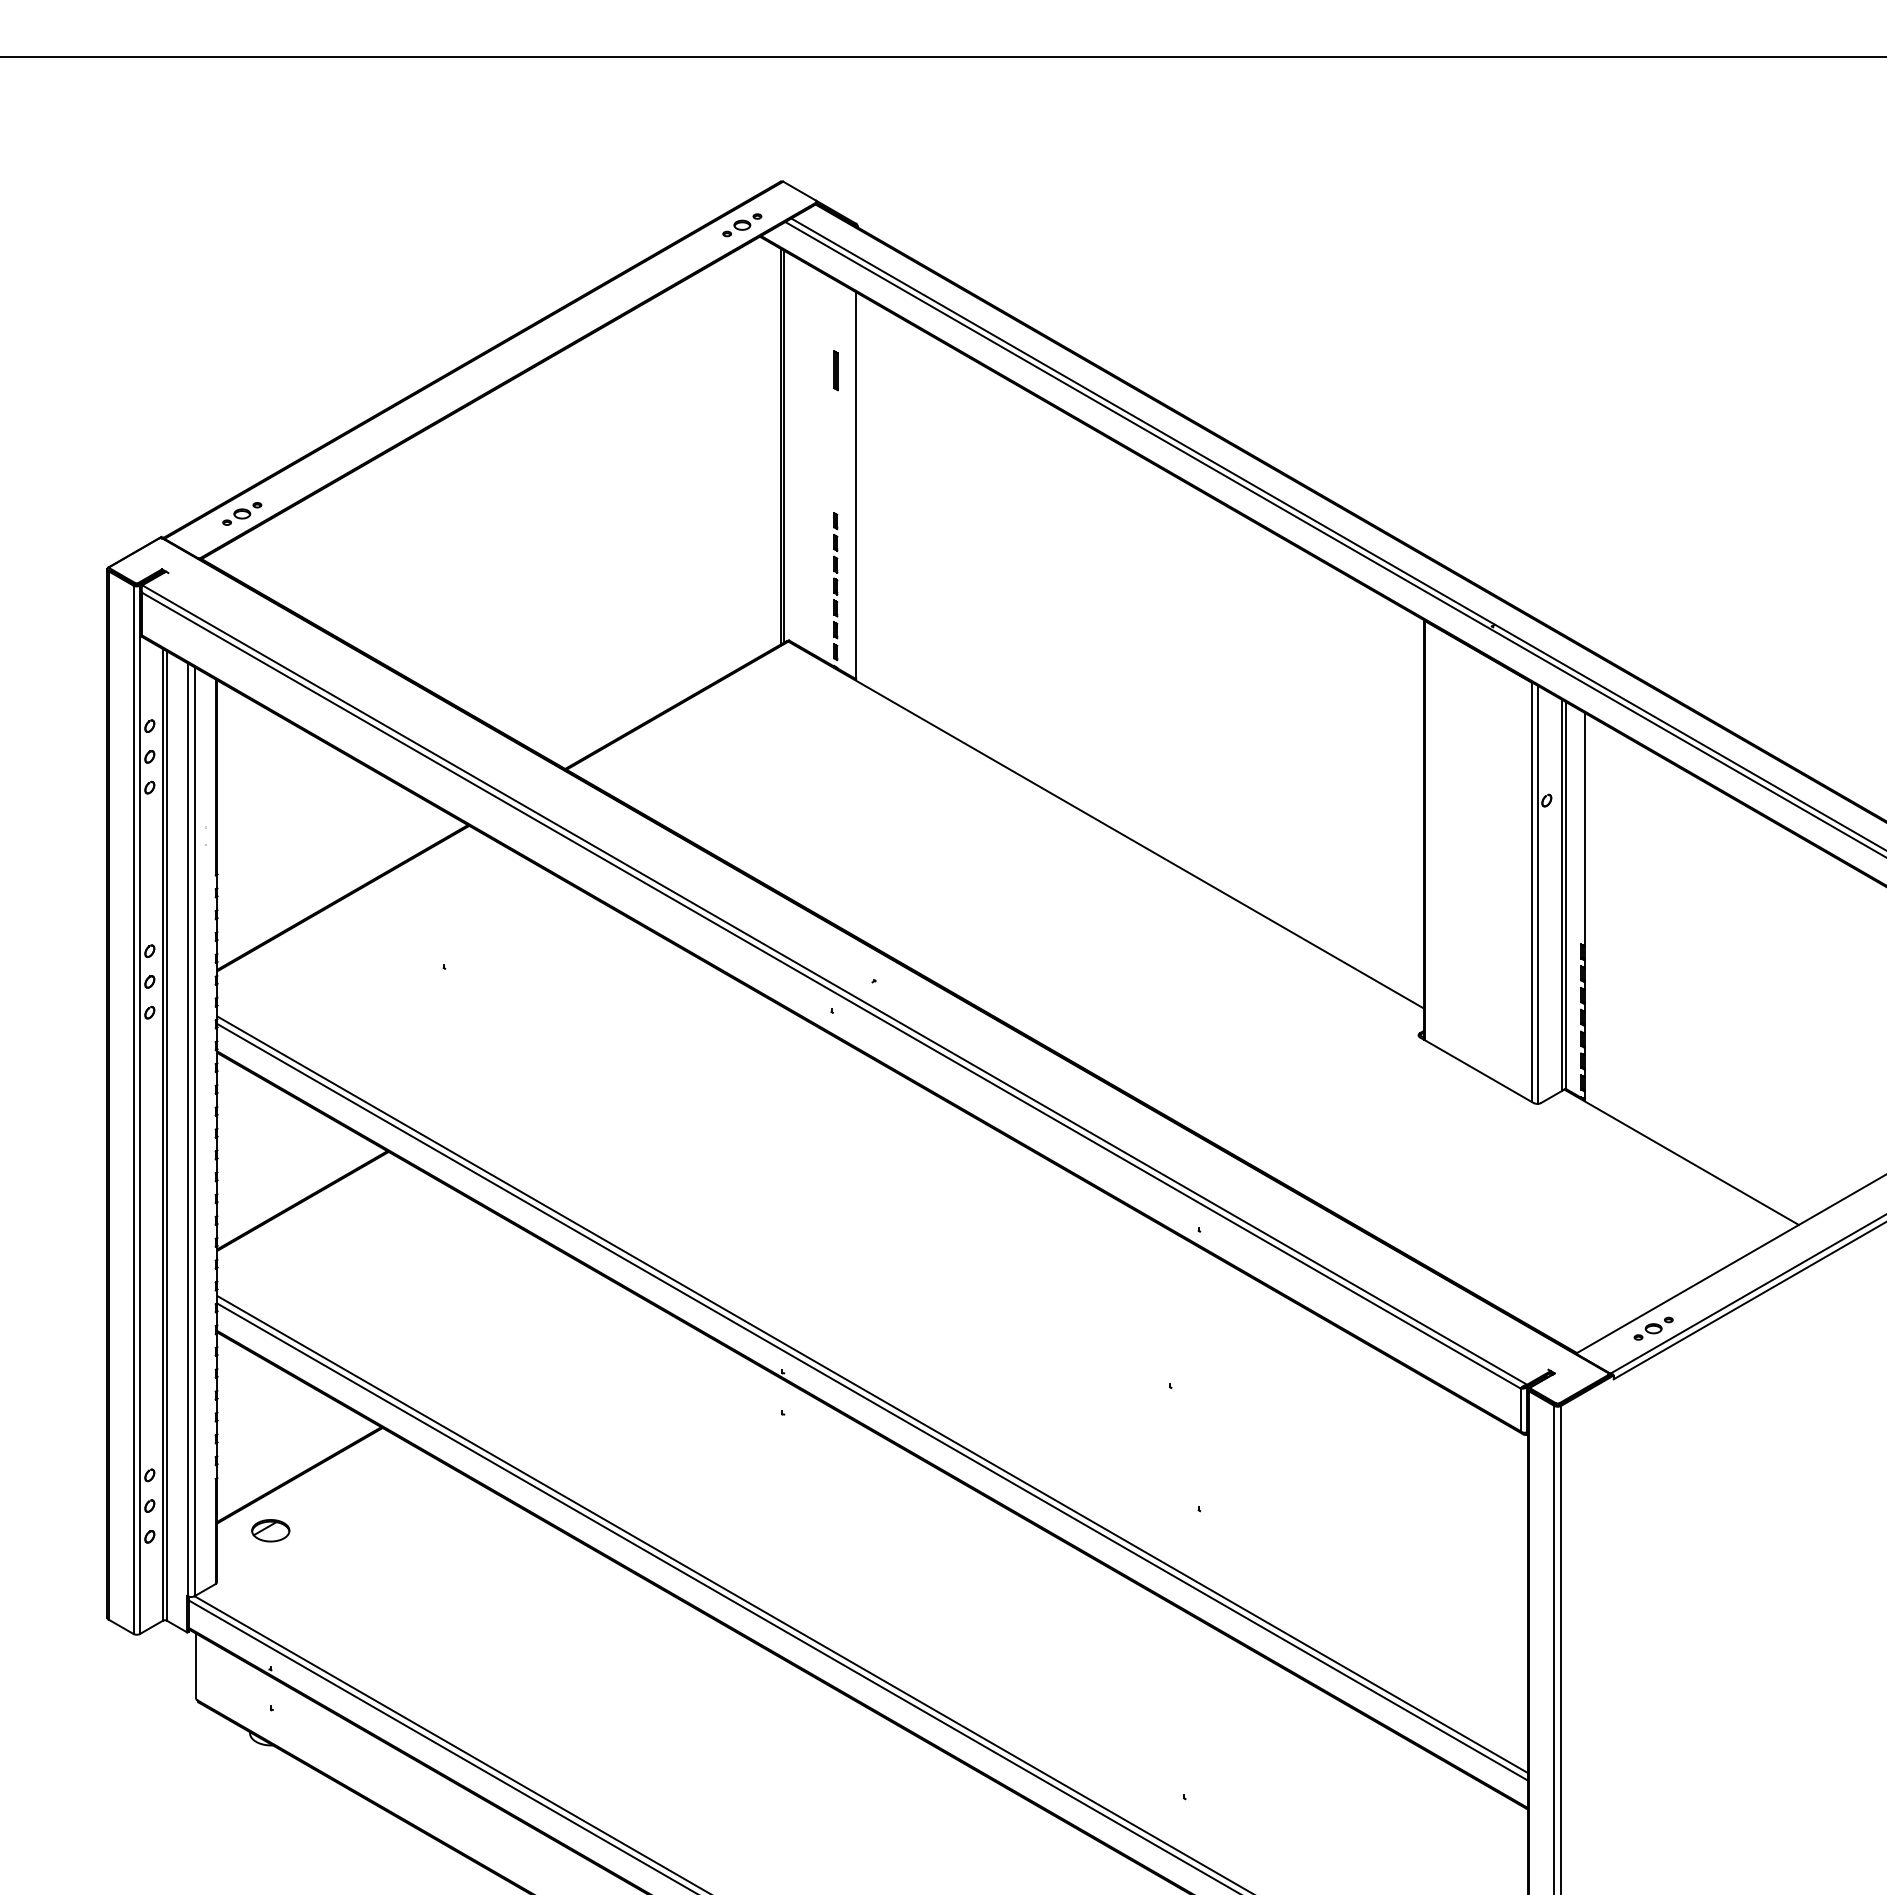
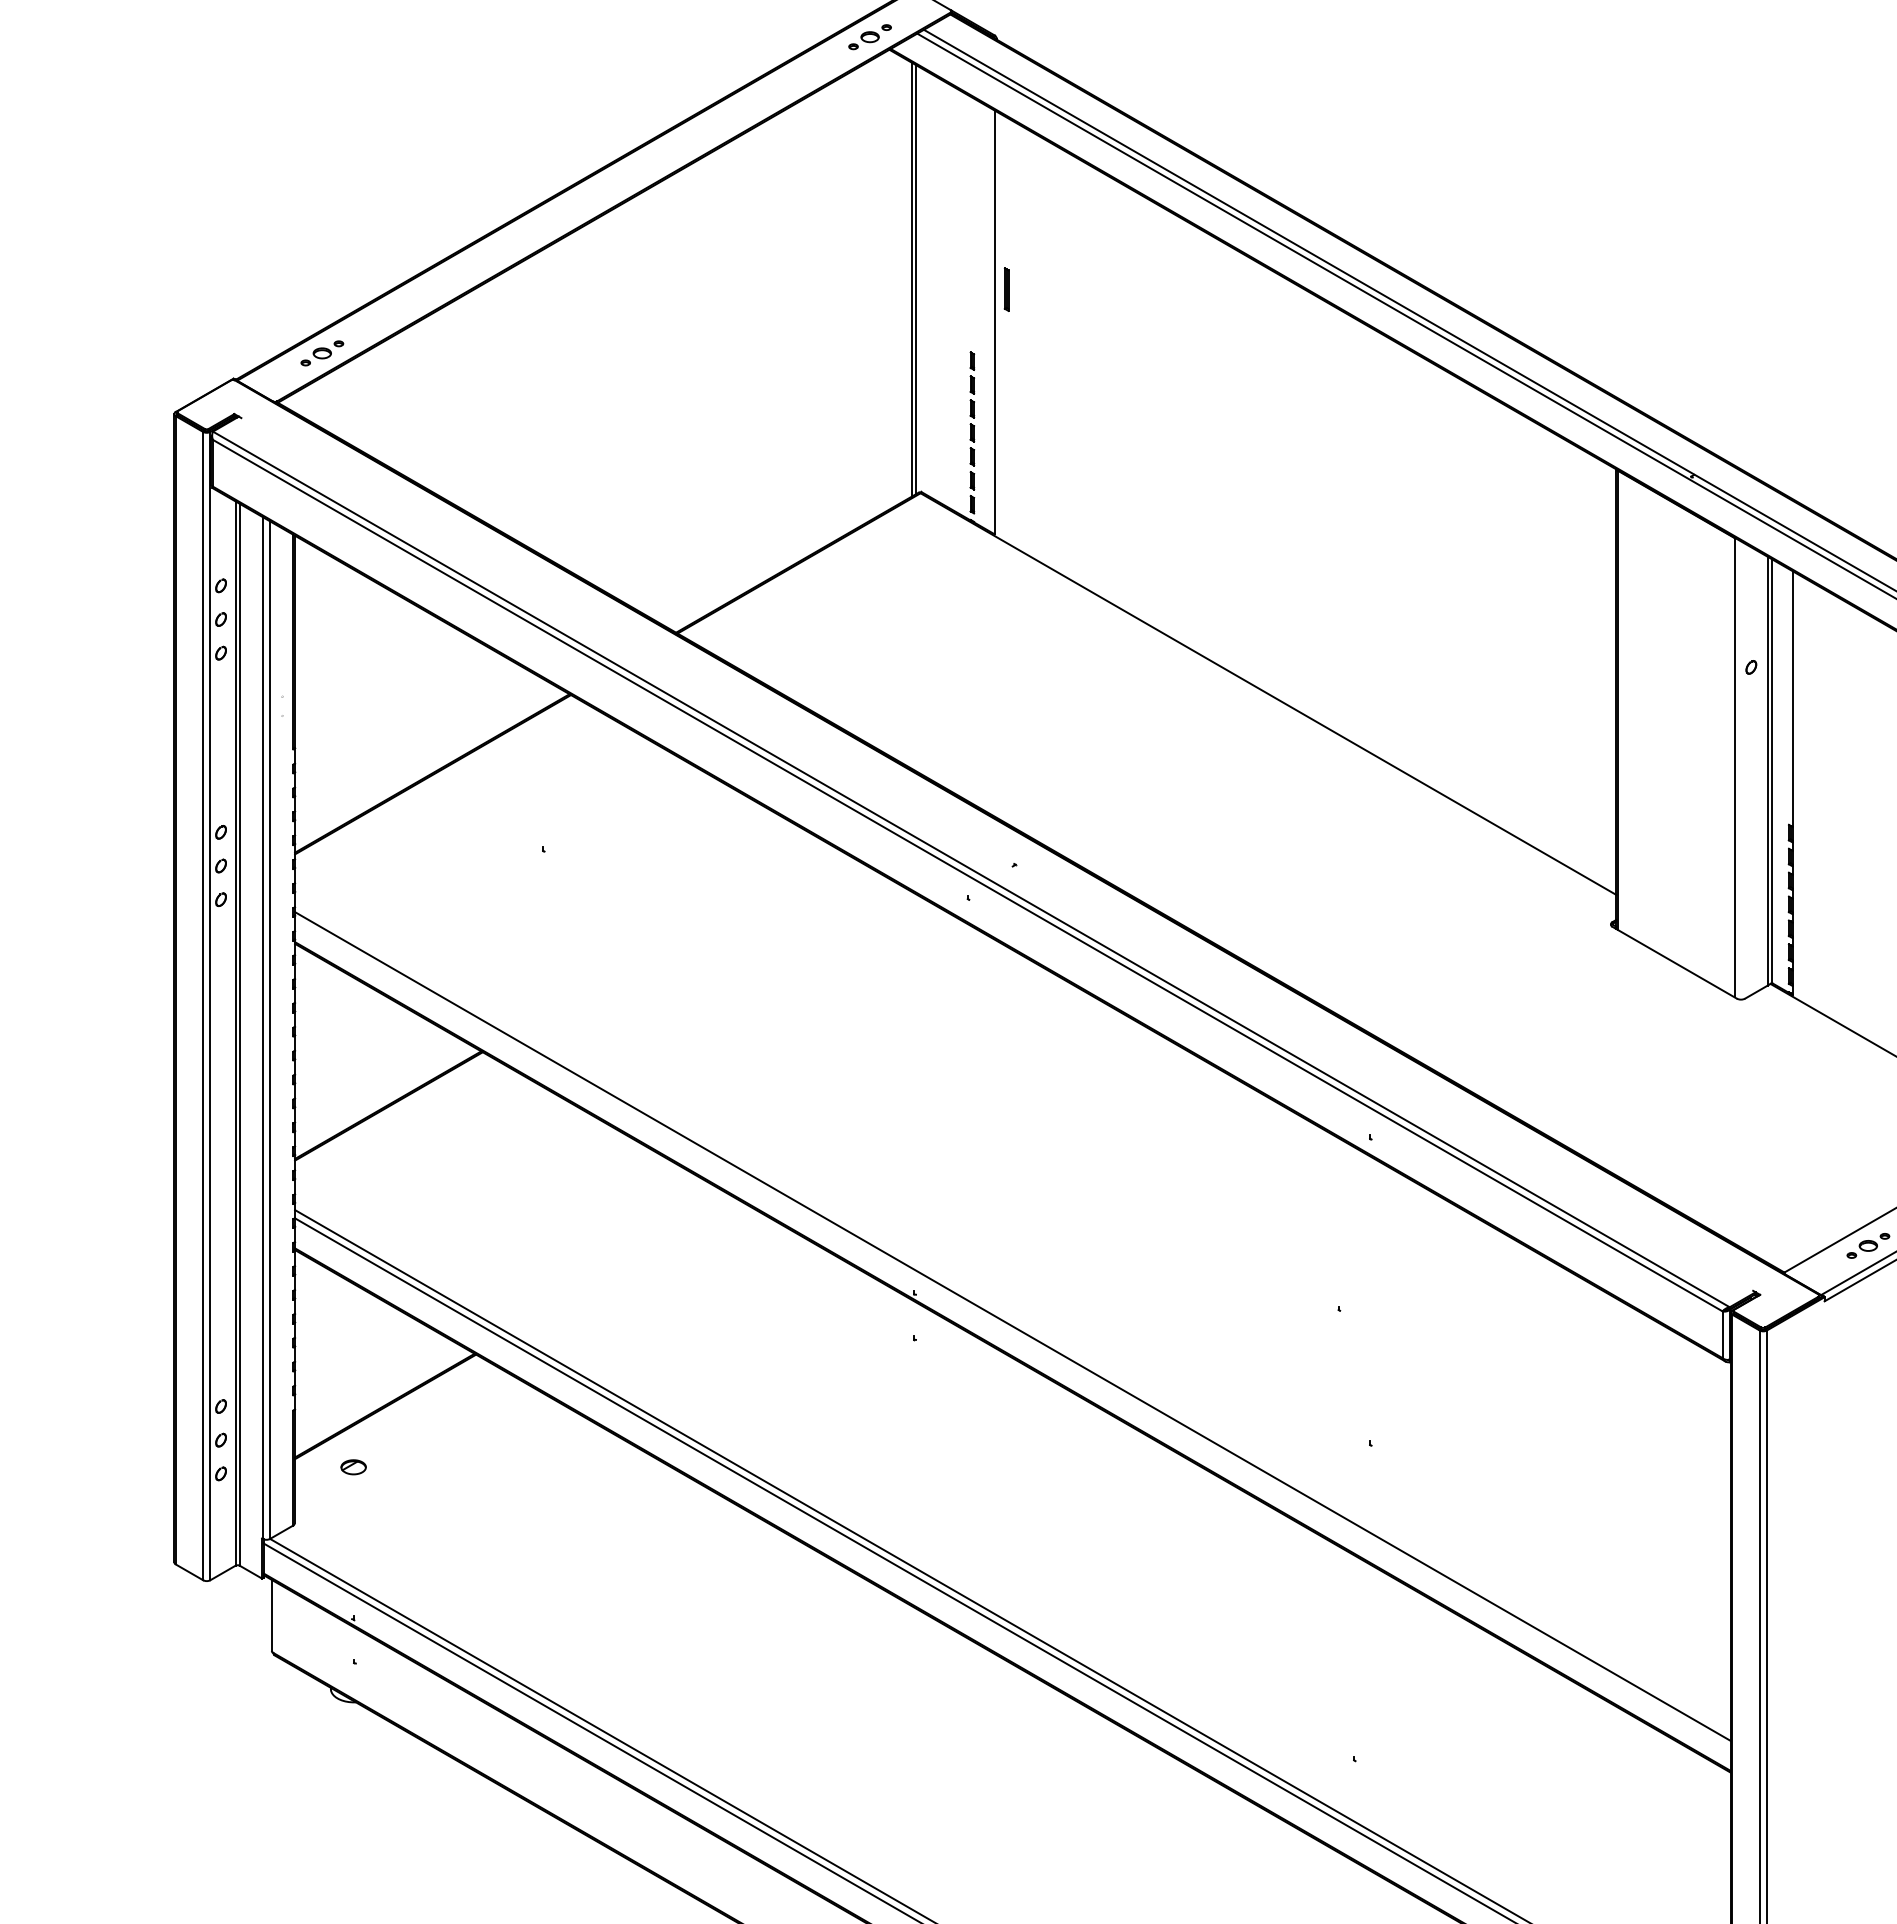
part: (835, 370) -> (1006, 289), moved
line: (1538, 894) -> (1742, 770), removed
line: (872, 1394) -> (1012, 1317), removed
part: (270, 1530) -> (353, 1466), size x0.6

